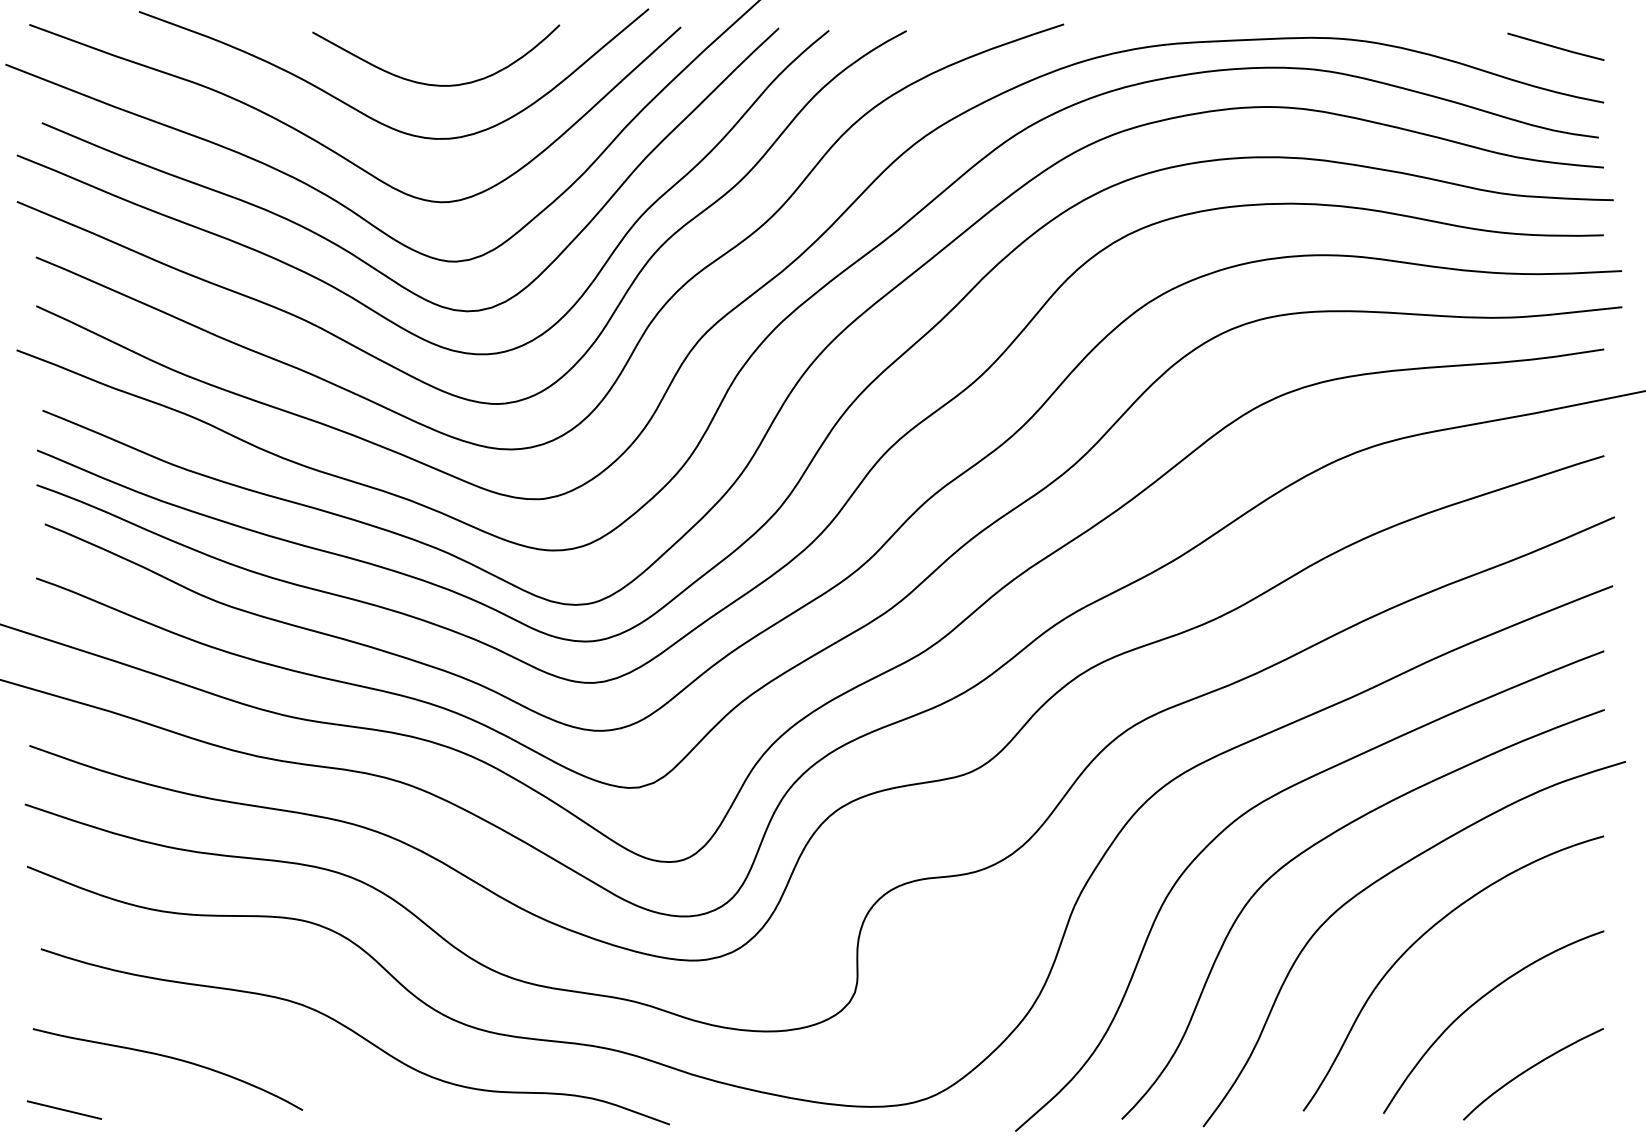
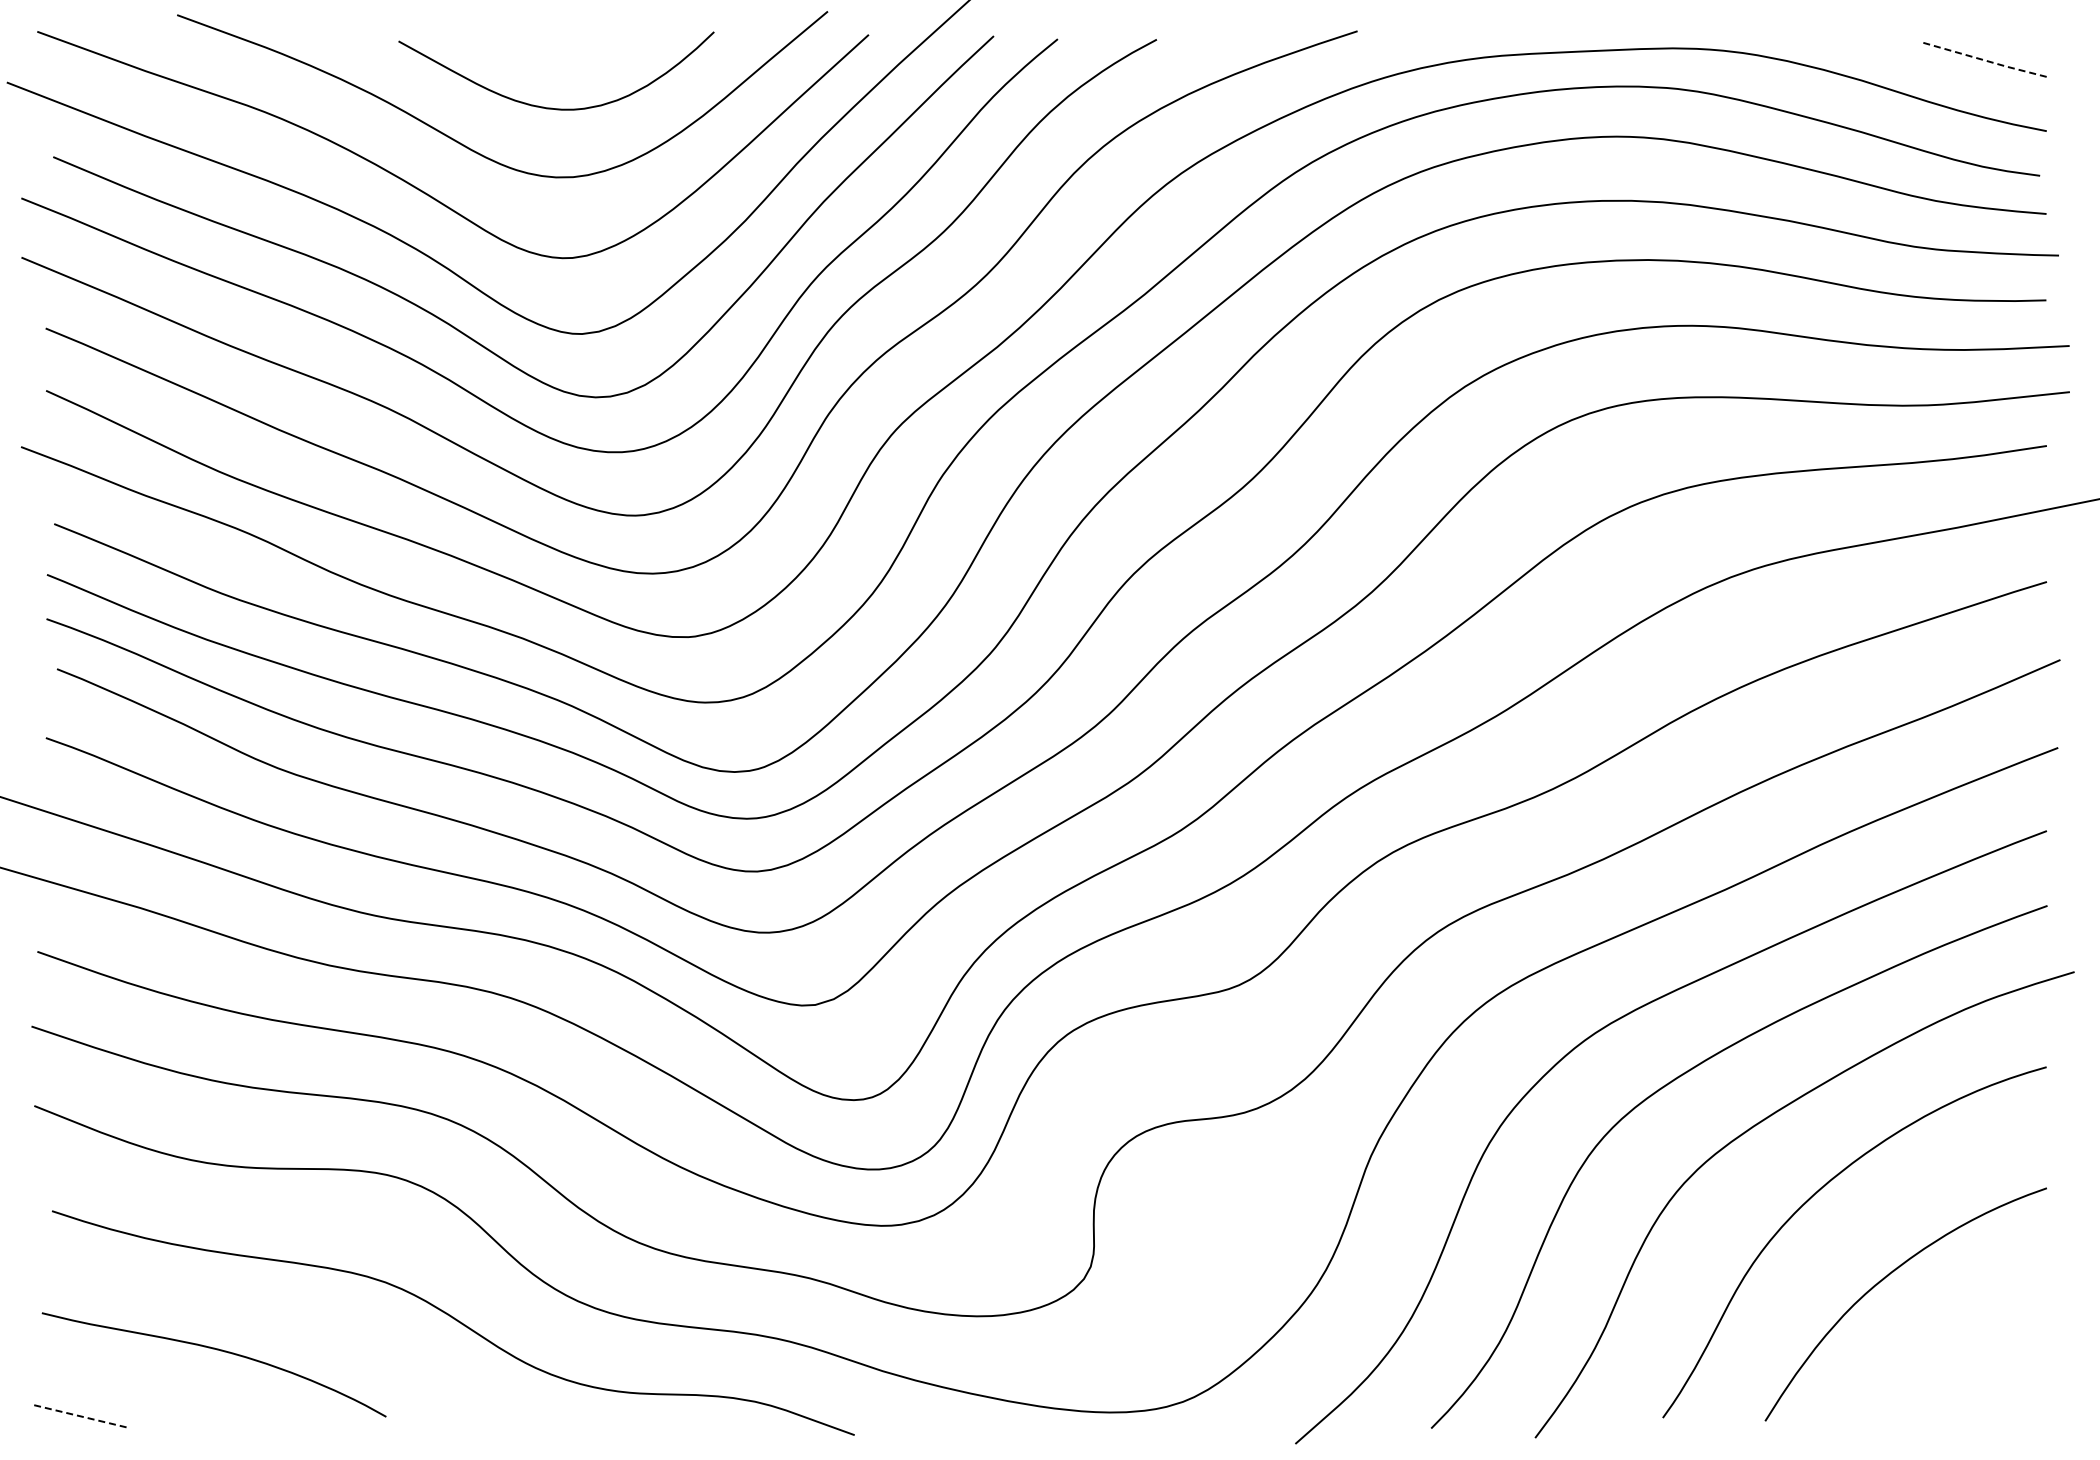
line: (1556, 47) -> (1985, 60), solid -> dashed
curve: (1530, 1069) -> (1952, 1364), removed
line: (64, 1110) -> (82, 1416), solid -> dashed

